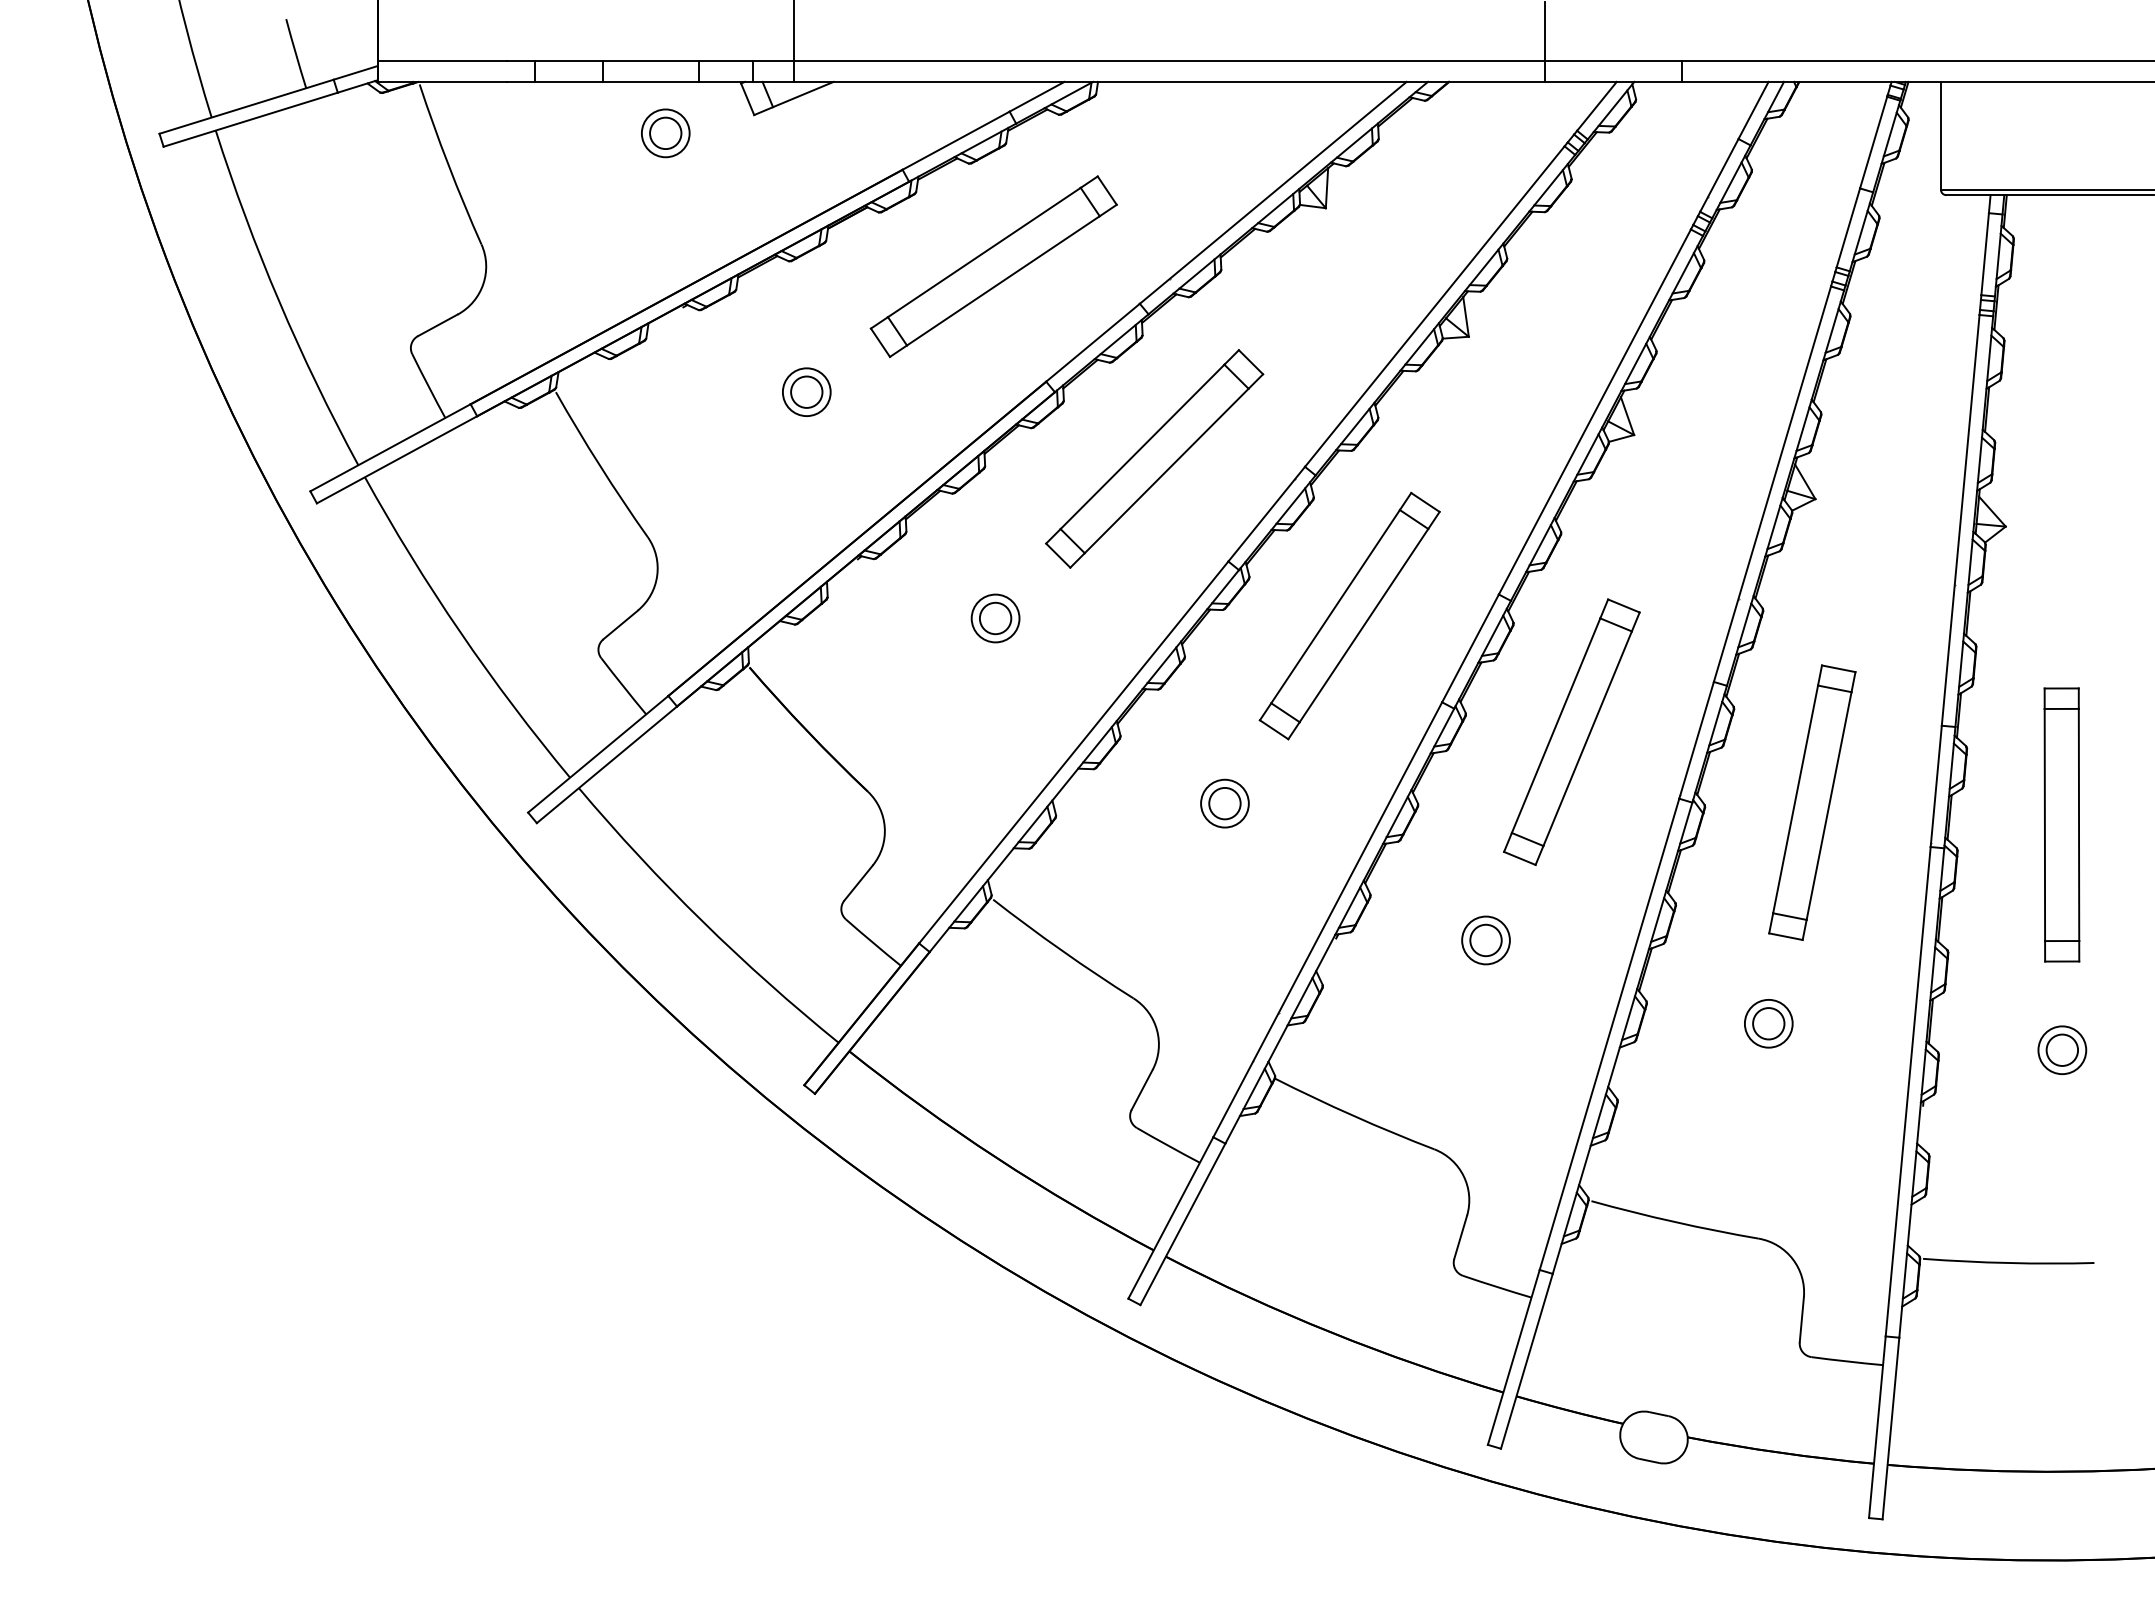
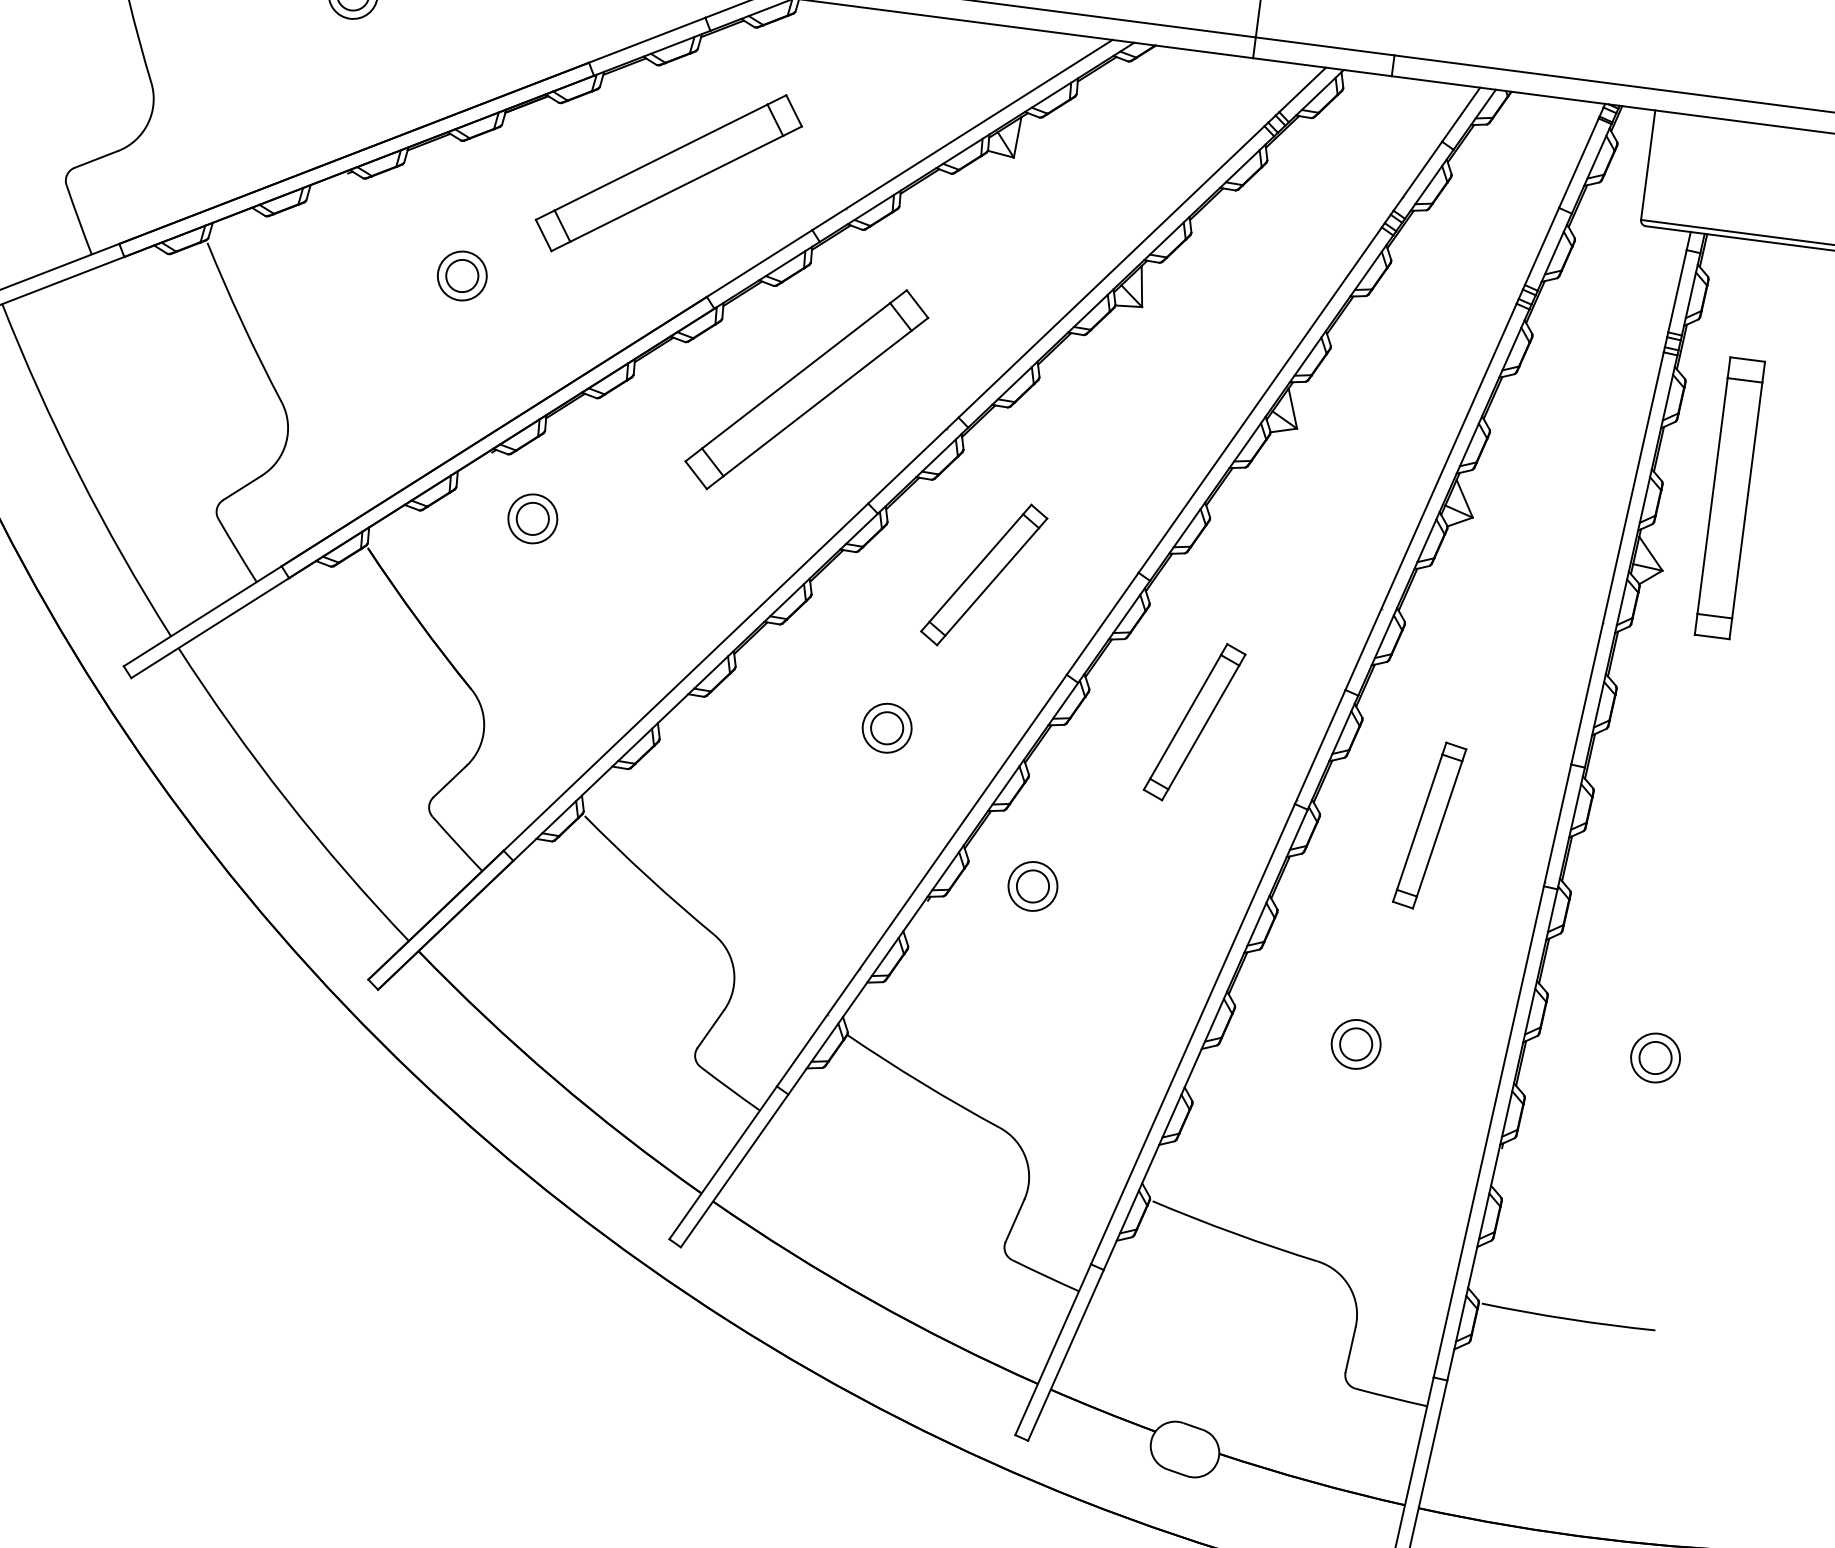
part: (1349, 615) -> (984, 574), size x0.6
part: (995, 618) -> (532, 518), moved
part: (1571, 731) -> (1194, 721), size x0.6
part: (1812, 802) -> (1429, 825), size x0.6
part: (1224, 803) -> (886, 728), moved
part: (2061, 824) -> (1729, 497), moved
part: (1485, 940) -> (1032, 886), moved
part: (2062, 1050) -> (1655, 1058), moved

